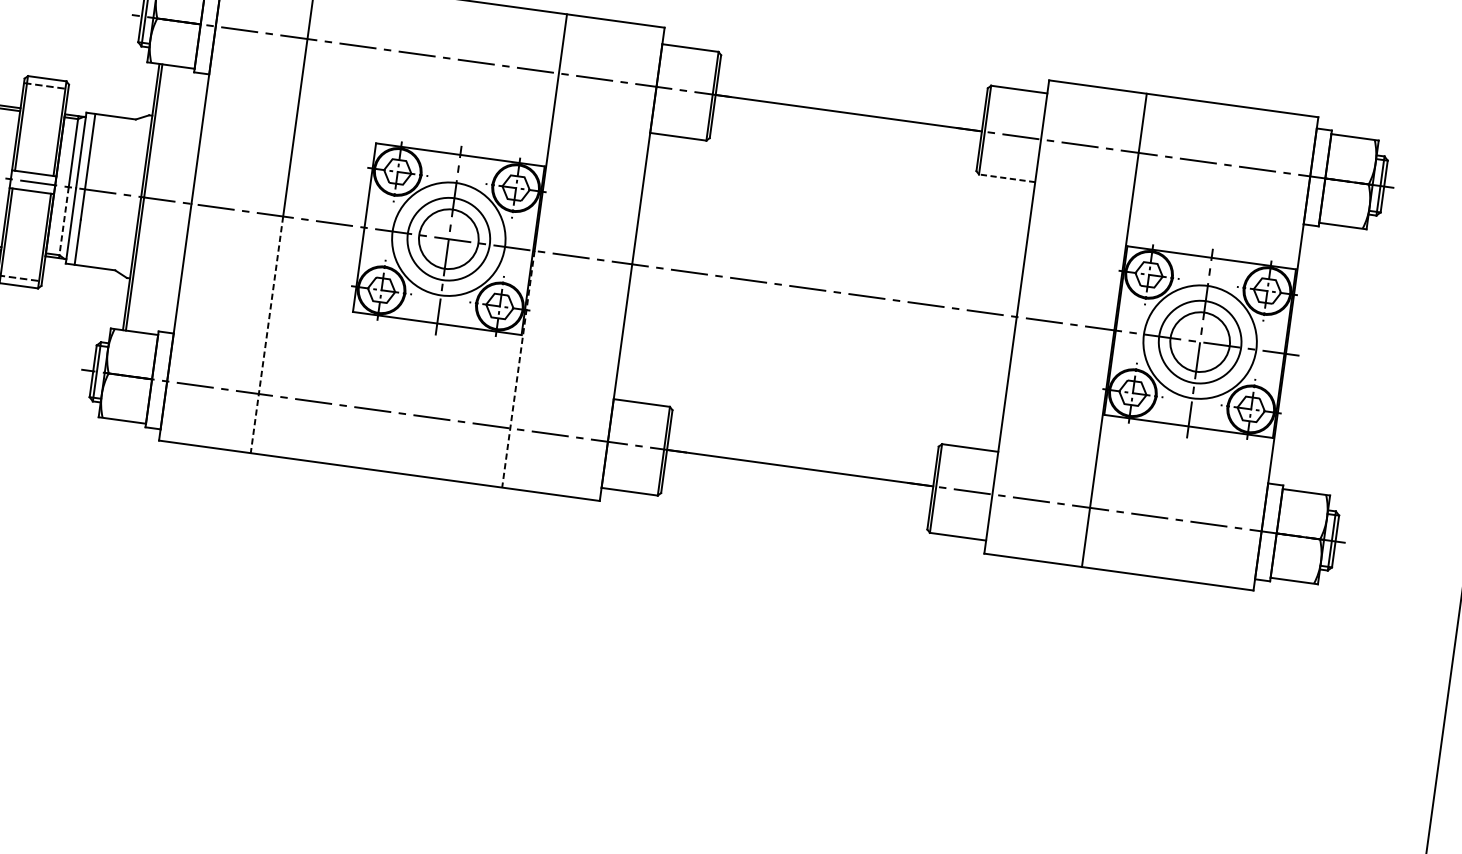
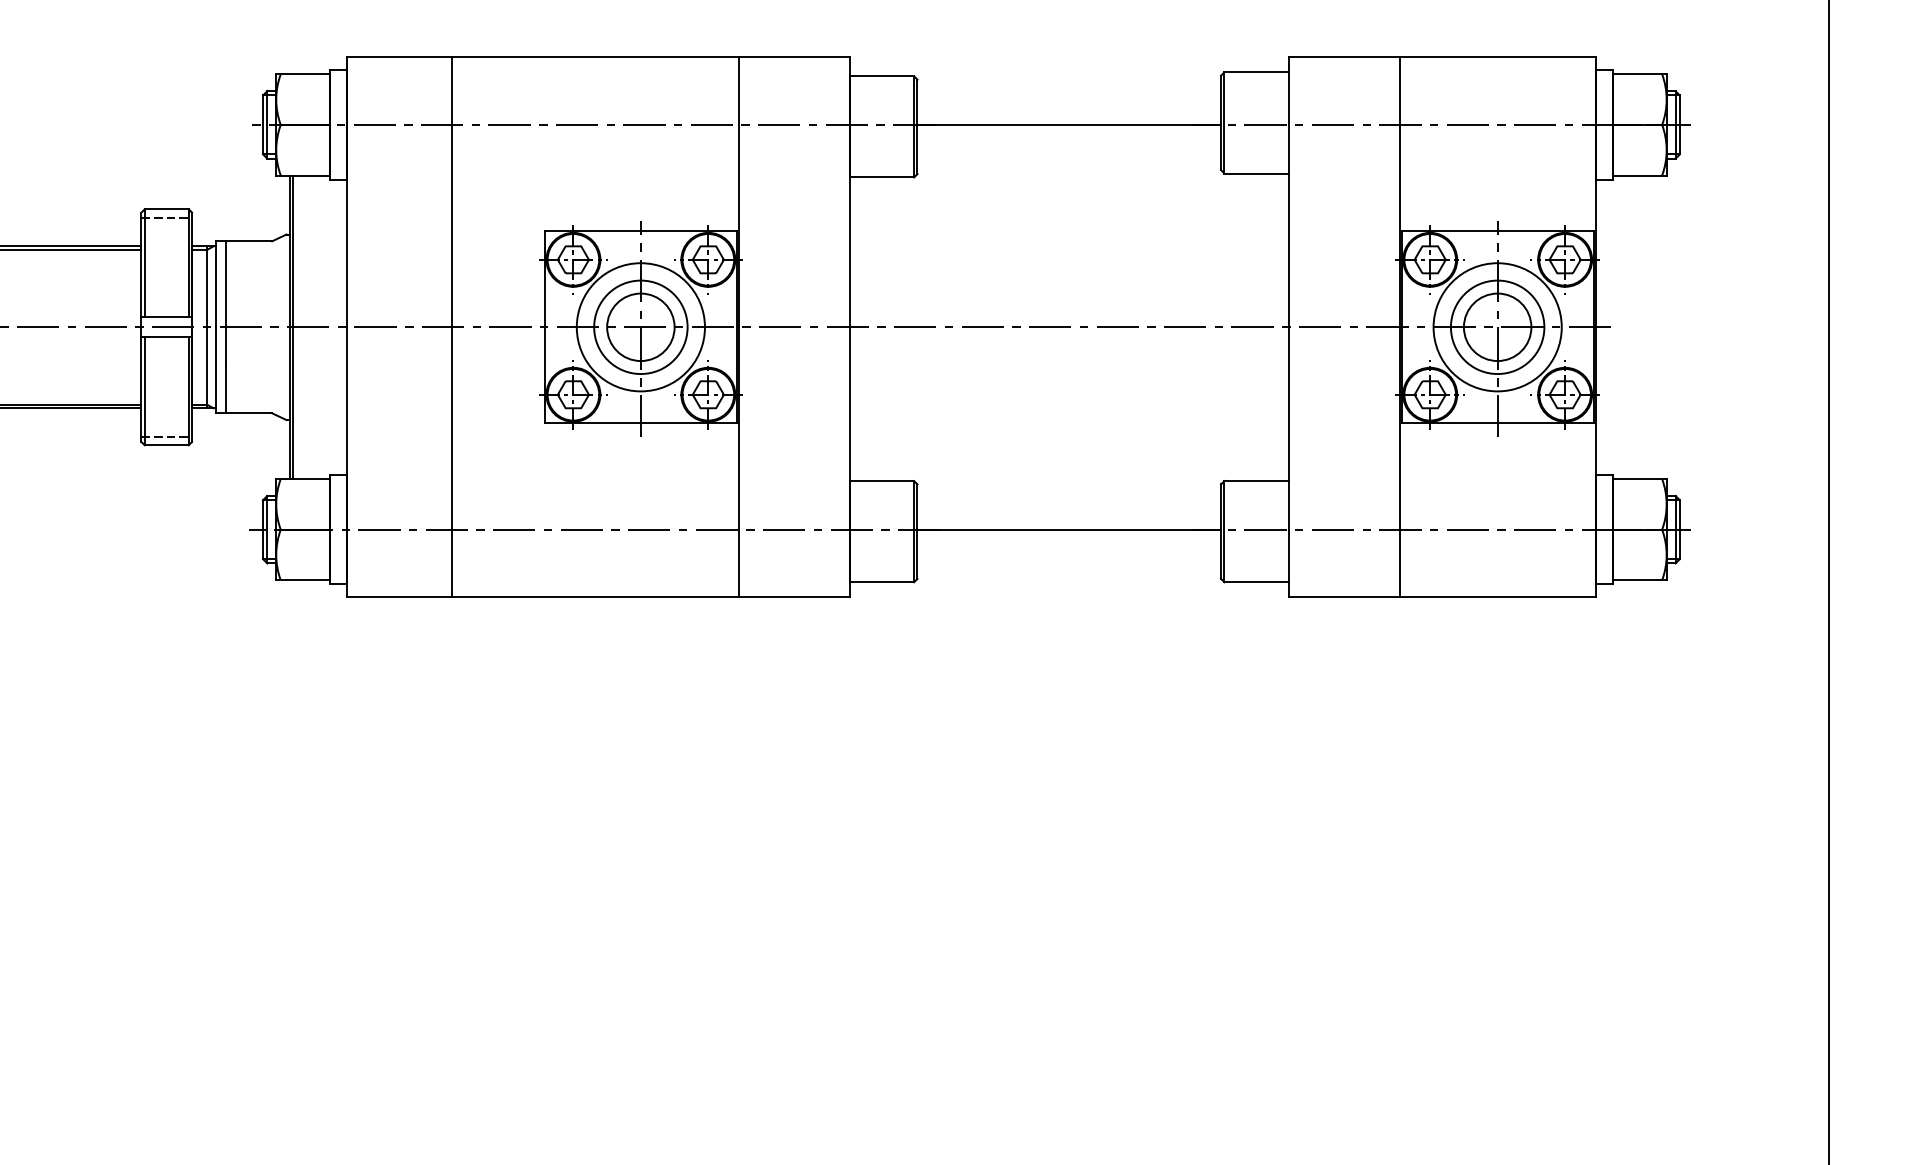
line: (1007, 178) -> (1256, 173), dashed -> solid
line: (63, 223) -> (207, 368), dashed -> solid
line: (267, 335) -> (452, 462), dashed -> solid
line: (518, 369) -> (738, 462), dashed -> solid

